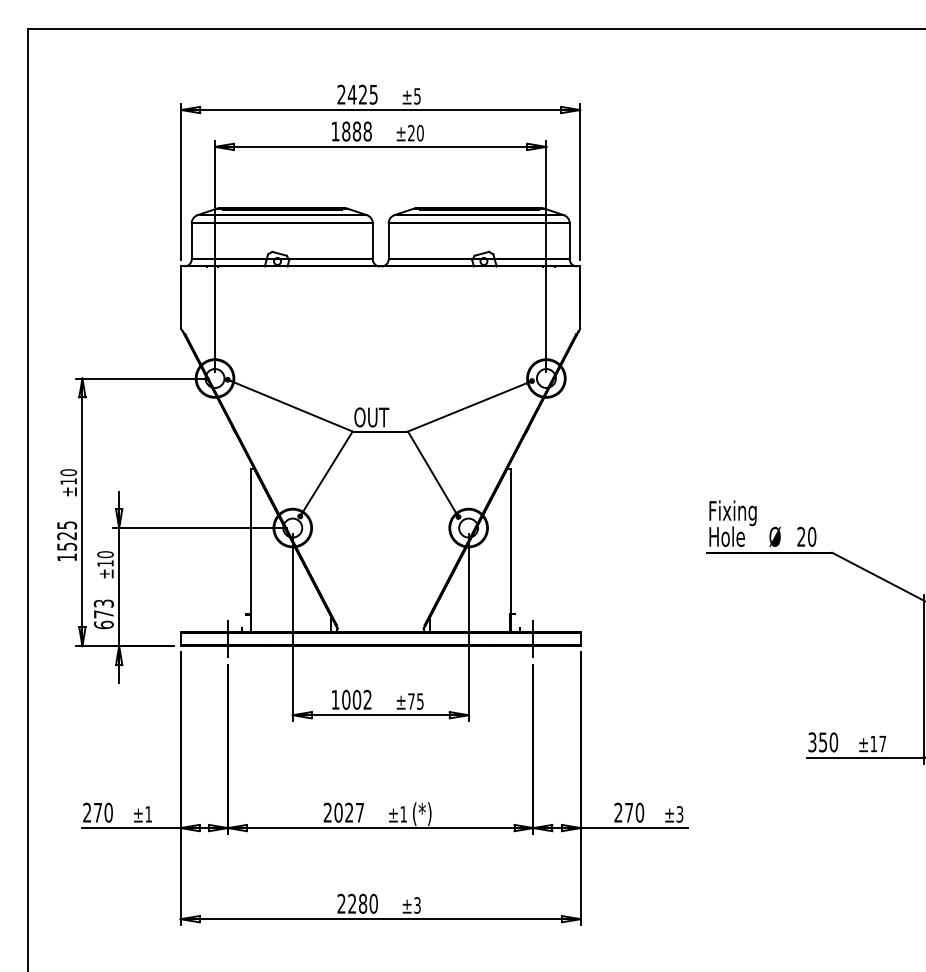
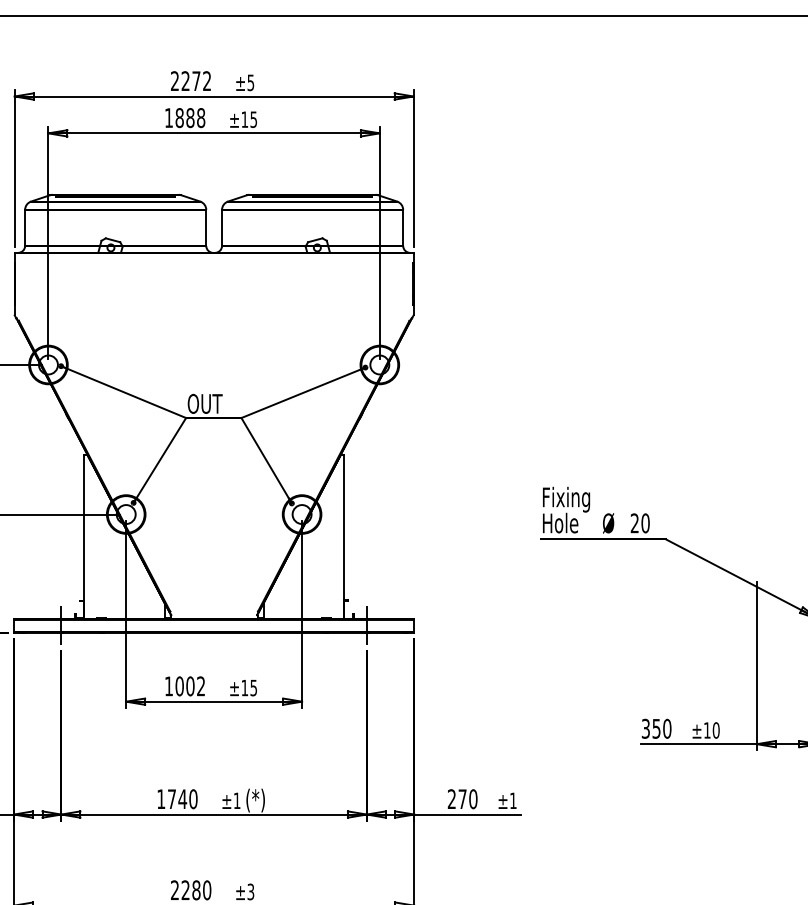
text: (362, 94) -> (195, 80), 2425 -> 2272
text: (415, 132) -> (248, 118), ±20 -> ±15
text: (411, 701) -> (244, 687), ±75 -> ±15
text: (882, 743) -> (715, 729), ±17 -> ±10
text: (343, 812) -> (176, 798), 2027 -> 1740
text: (679, 814) -> (512, 800), ±3 -> ±1

